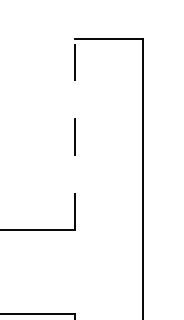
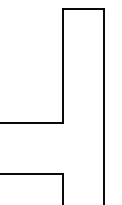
line: (75, 133) -> (63, 65), dashed -> solid

